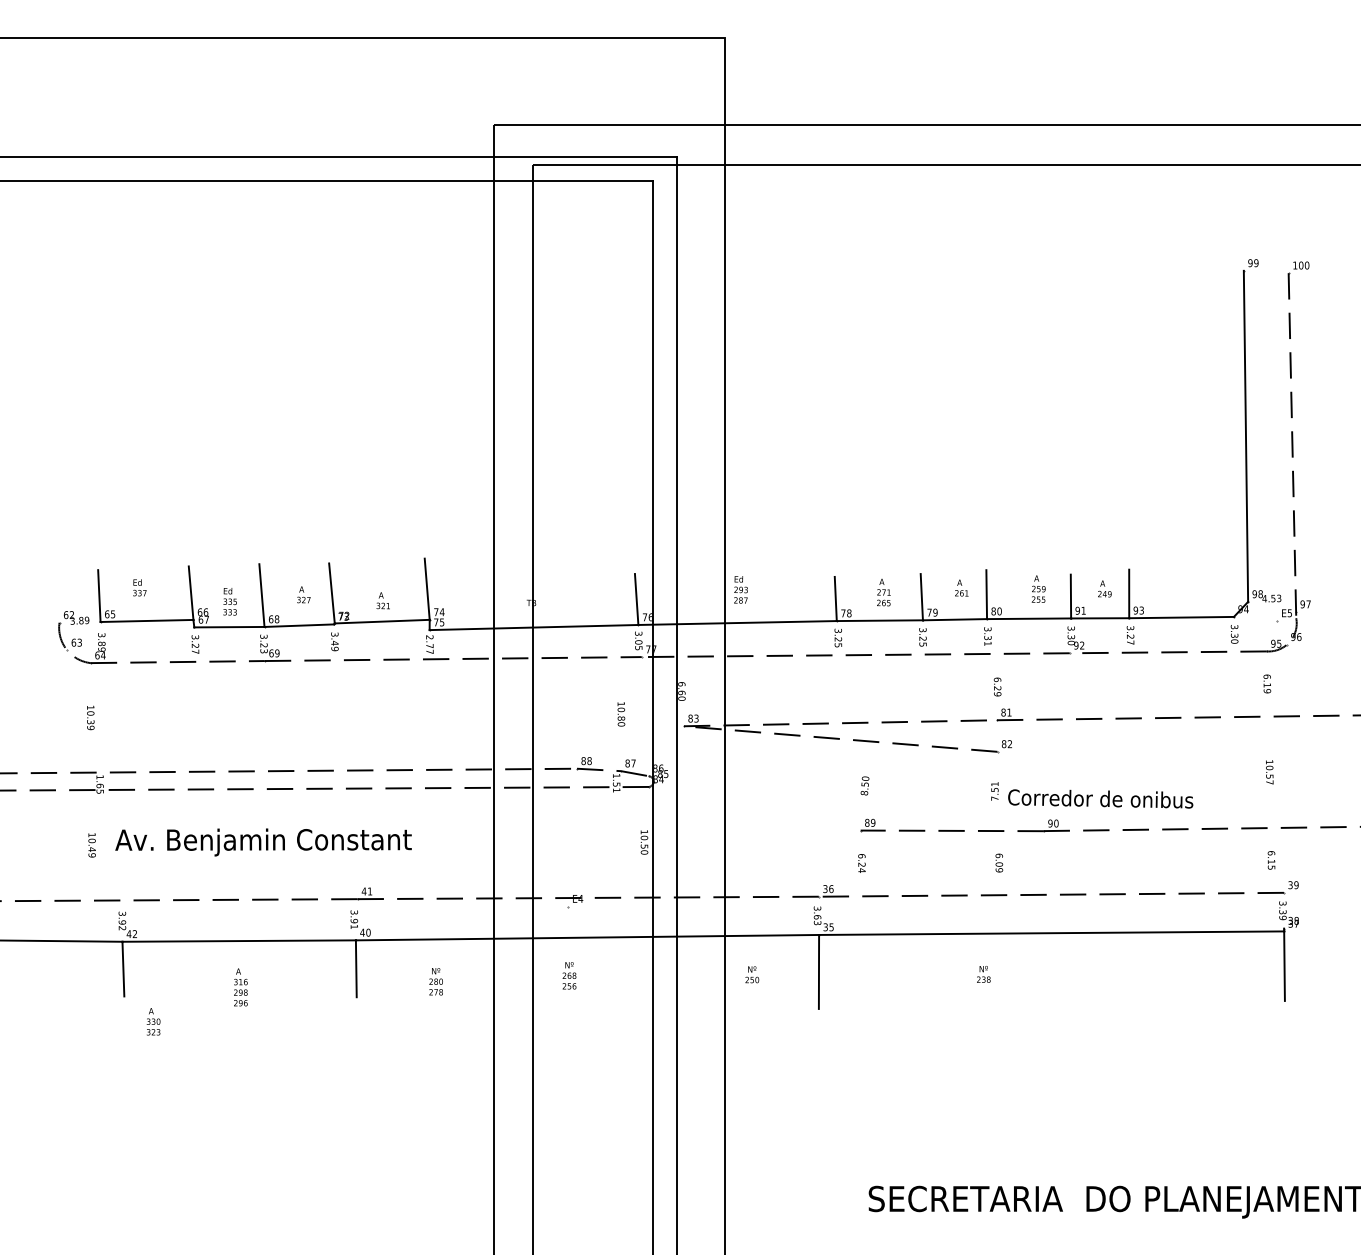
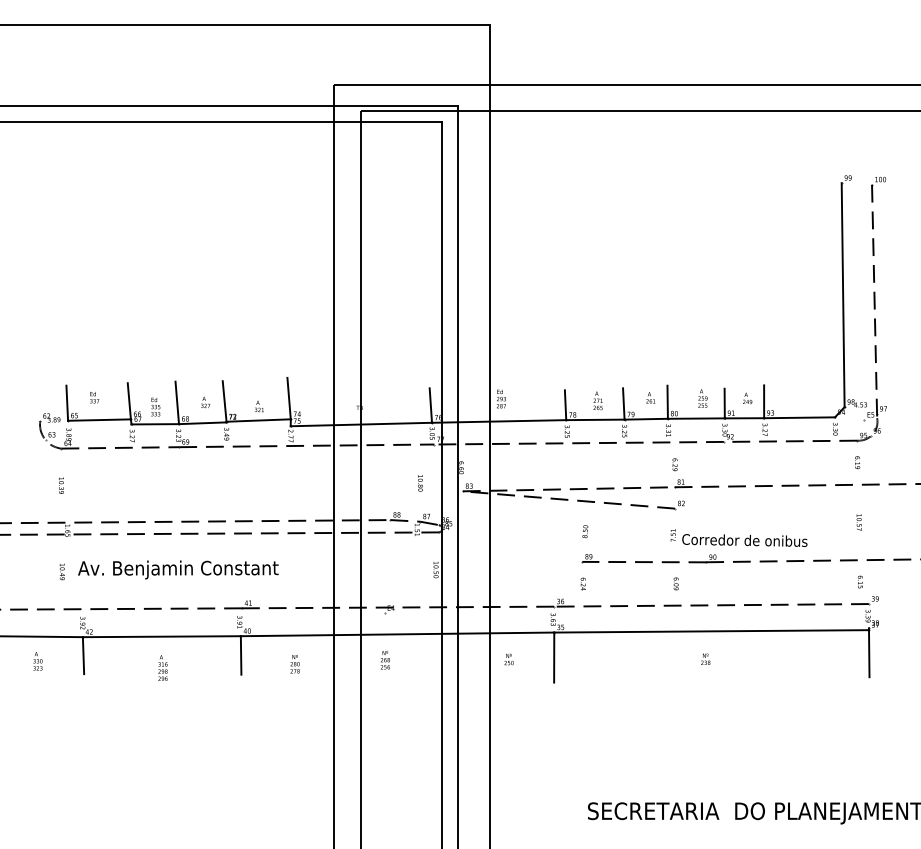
text: (983, 973) -> (705, 658), moved
text: (152, 1022) -> (37, 661), moved

